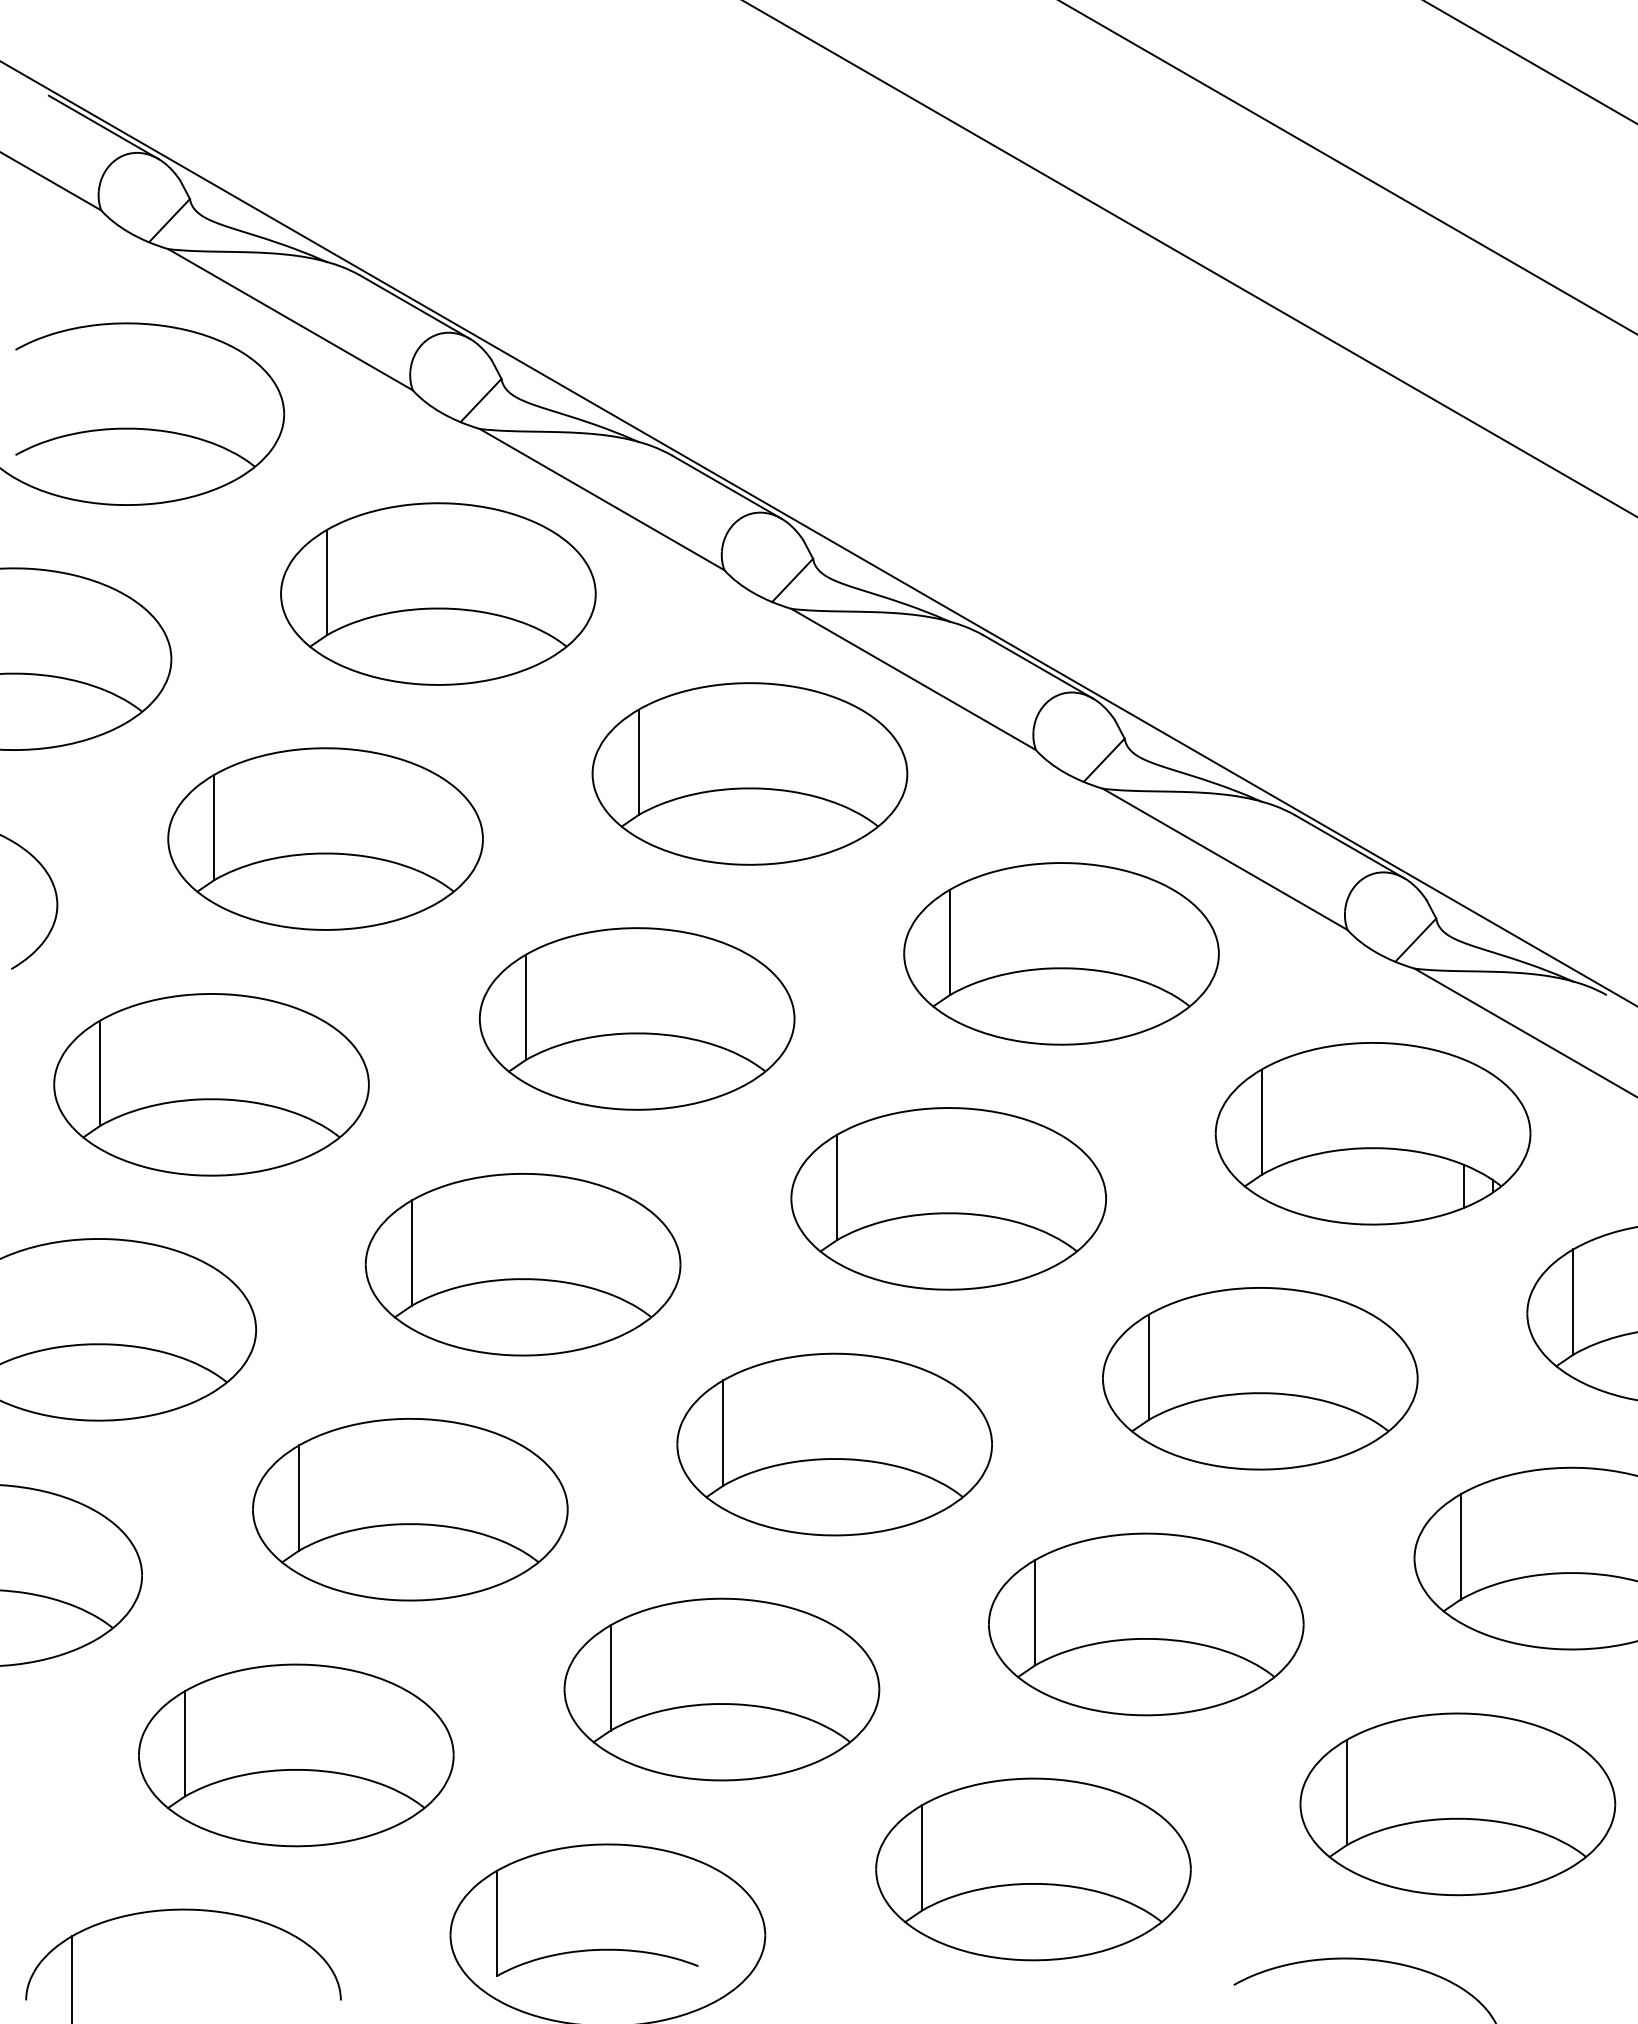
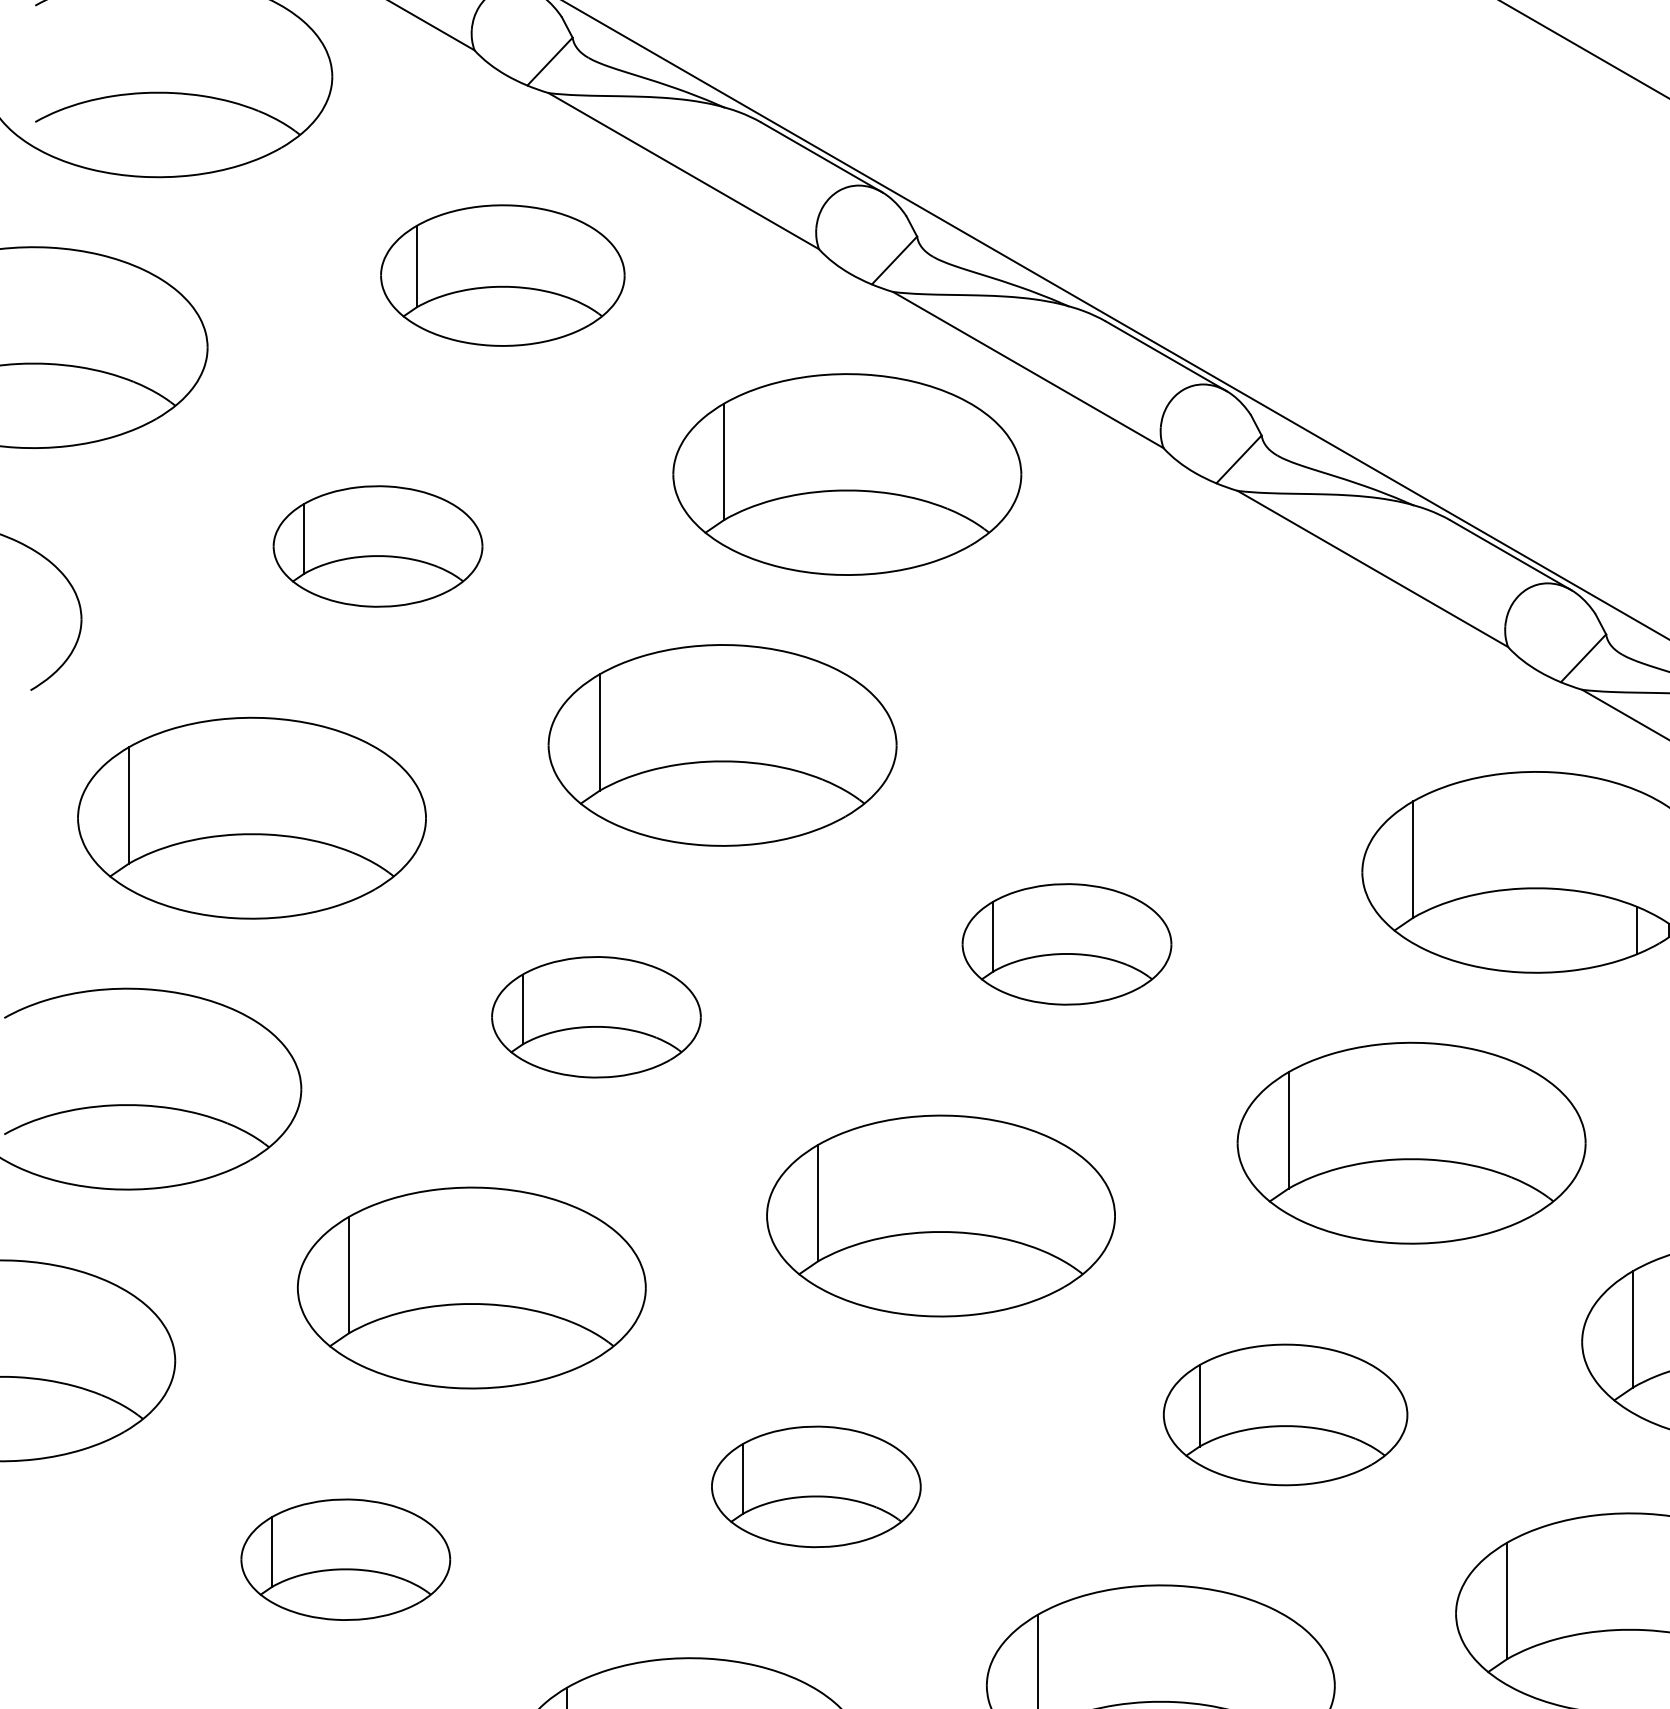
part: (438, 593) -> (502, 275), size x0.7
part: (325, 838) -> (378, 545), size x0.6
part: (1061, 953) -> (1191, 673), removed
part: (948, 1198) -> (1066, 943), size x0.6
part: (522, 1264) -> (595, 1016), size x0.6
part: (1146, 1624) -> (1285, 1414), size x0.7
part: (721, 1689) -> (815, 1486), size x0.6
part: (296, 1755) -> (345, 1559), size x0.6

